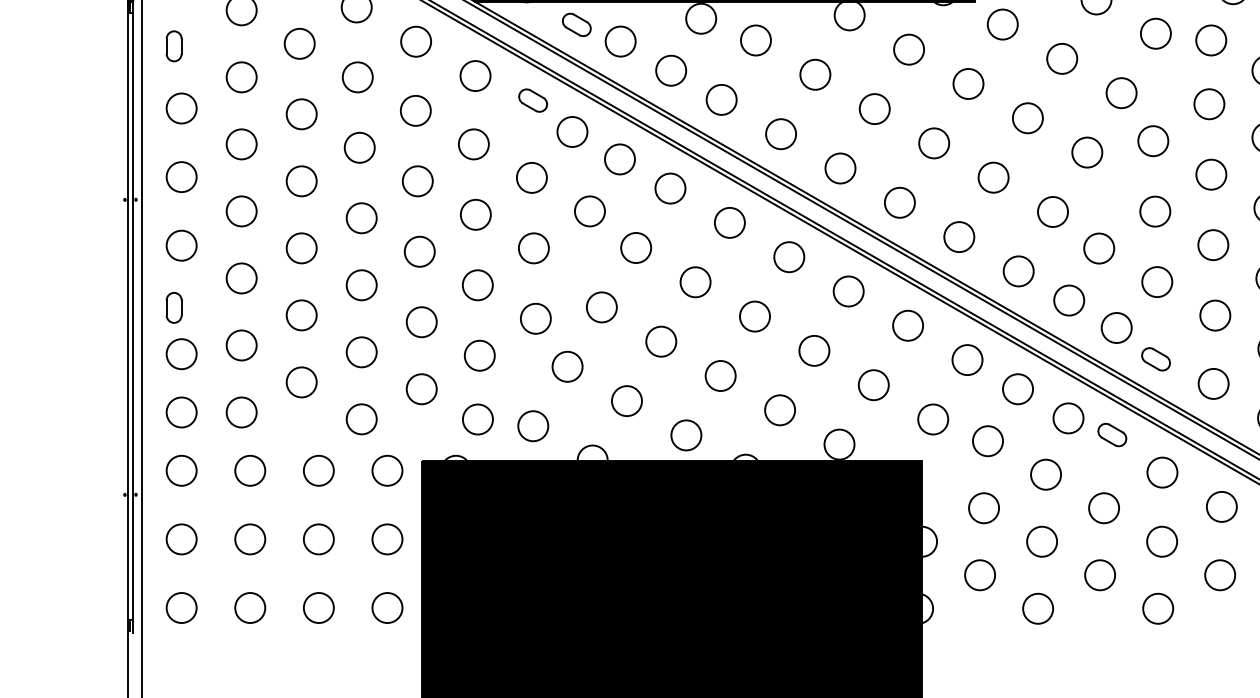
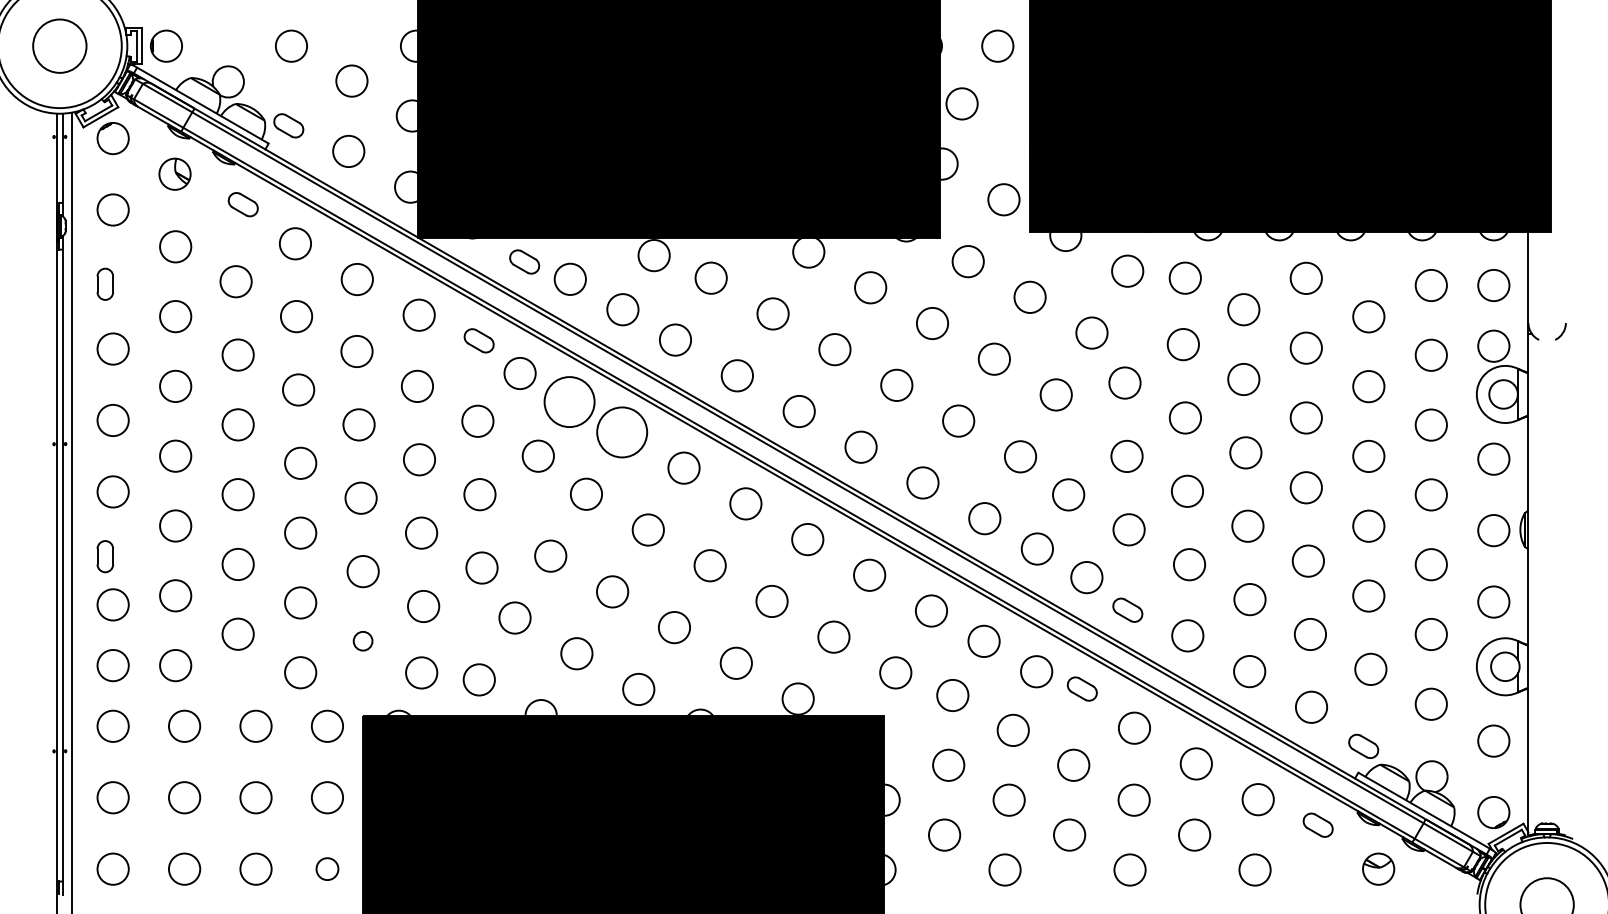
circle: (619, 158) -> (569, 401), size x1.6
circle: (669, 188) -> (621, 432), size x1.6
circle: (421, 388) -> (362, 640), size x0.6
circle: (387, 607) -> (327, 868), size x0.7

